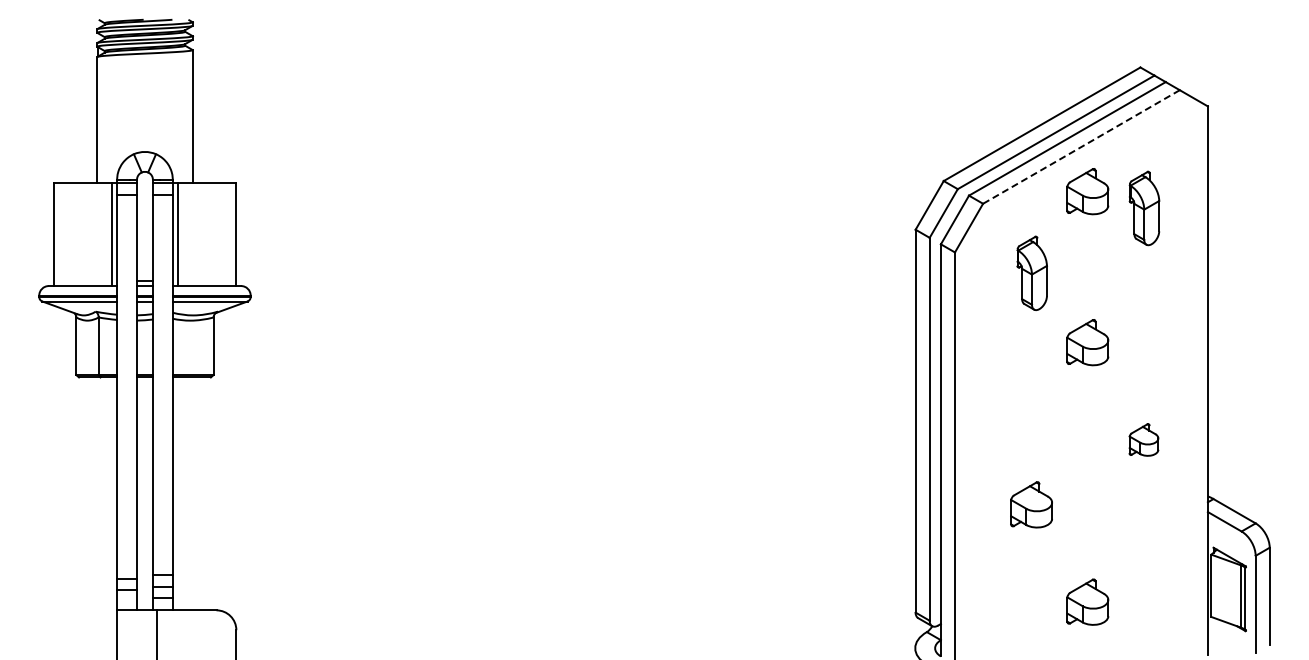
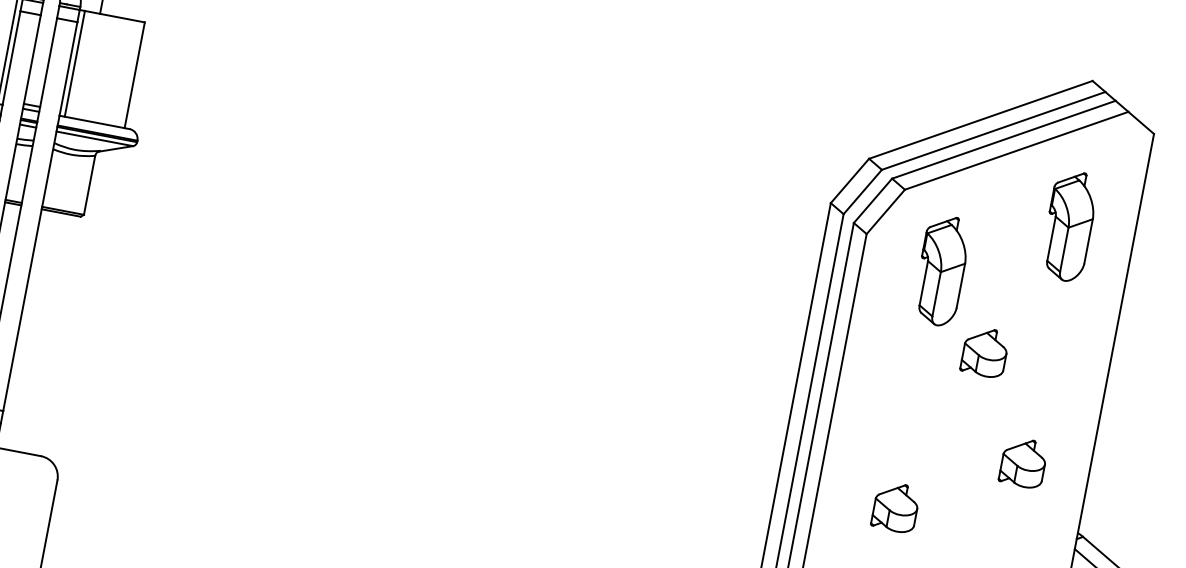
line: (1081, 146) -> (1016, 150), dashed -> solid
part: (1087, 191) -> (1014, 197), removed
part: (1144, 208) -> (1069, 226), size x1.43
part: (1032, 273) -> (941, 270), size x1.43
part: (1143, 439) -> (1023, 462), size x1.43

